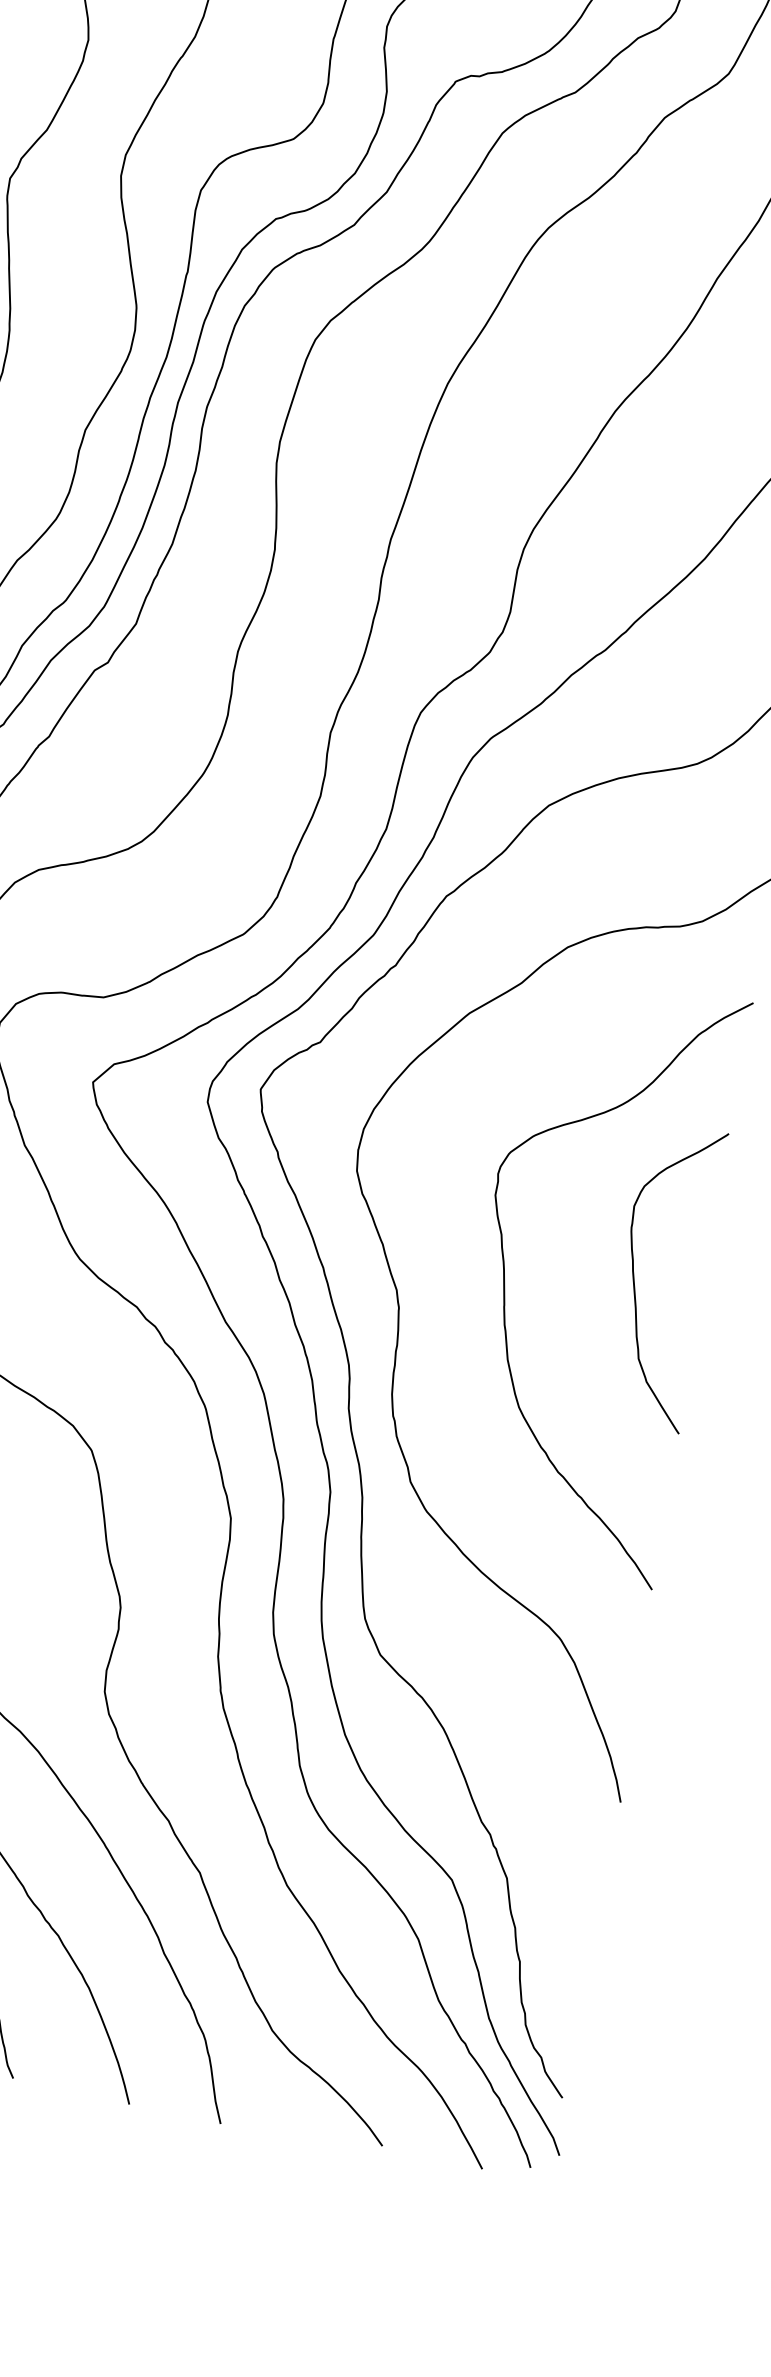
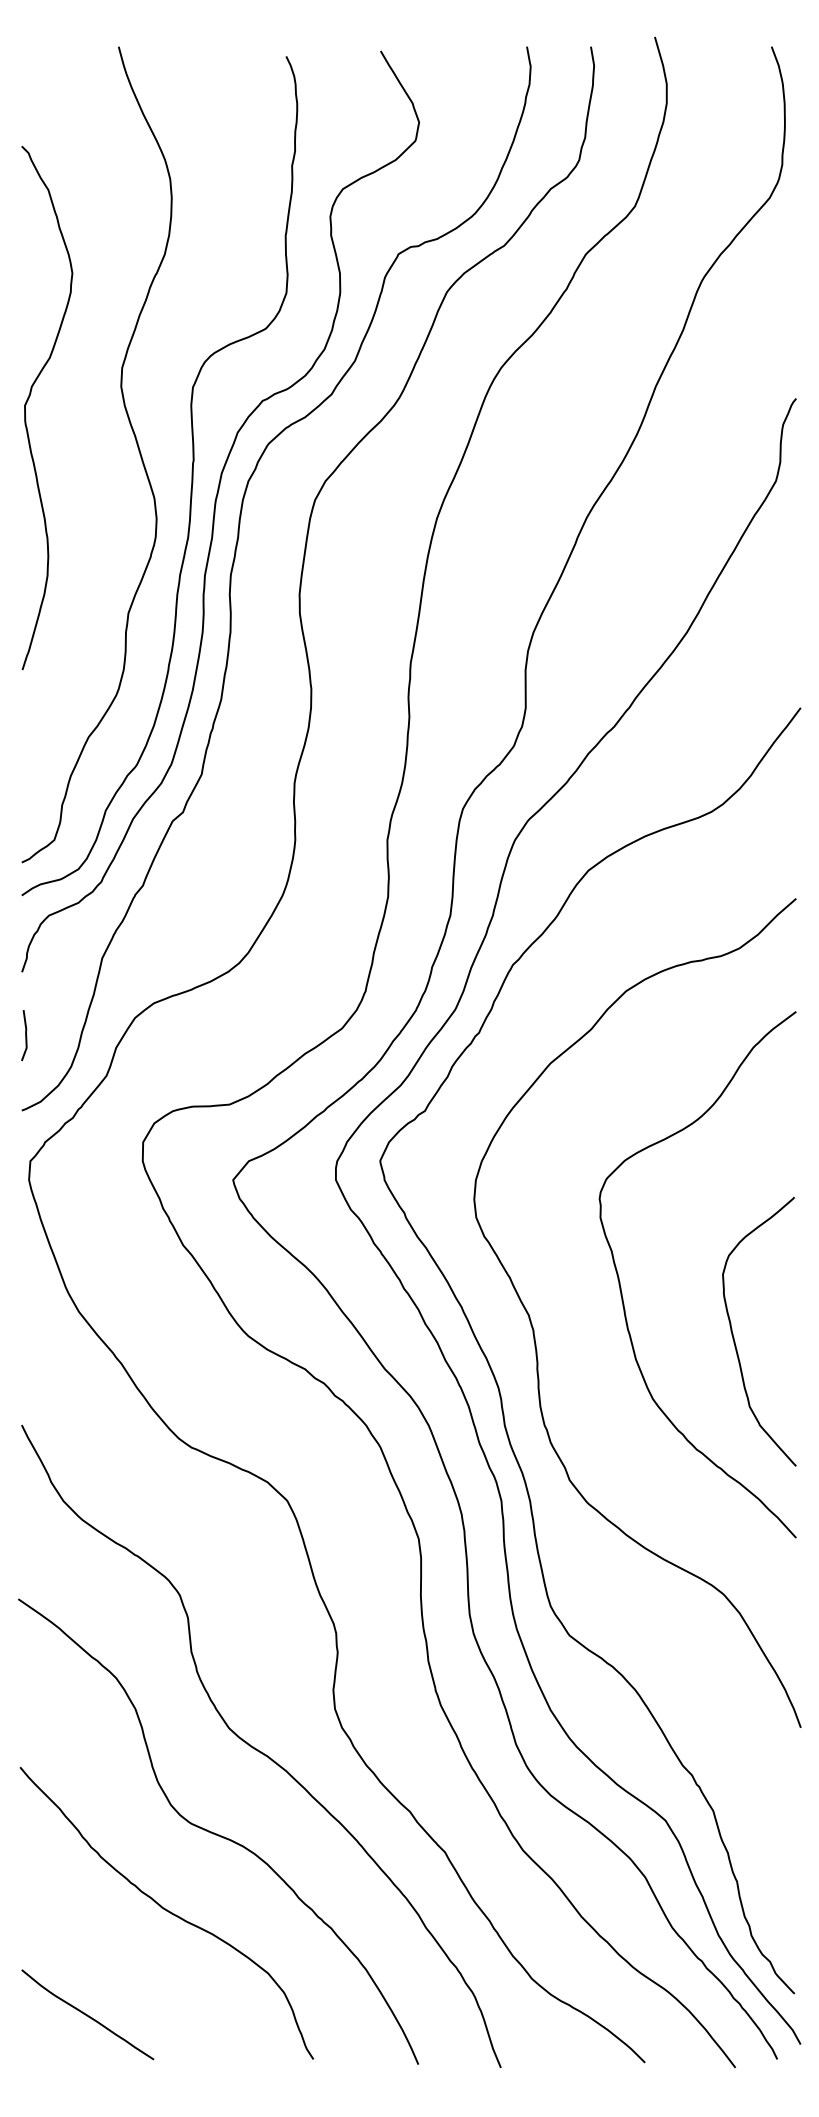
curve: (634, 1278) -> (734, 1337), moved

